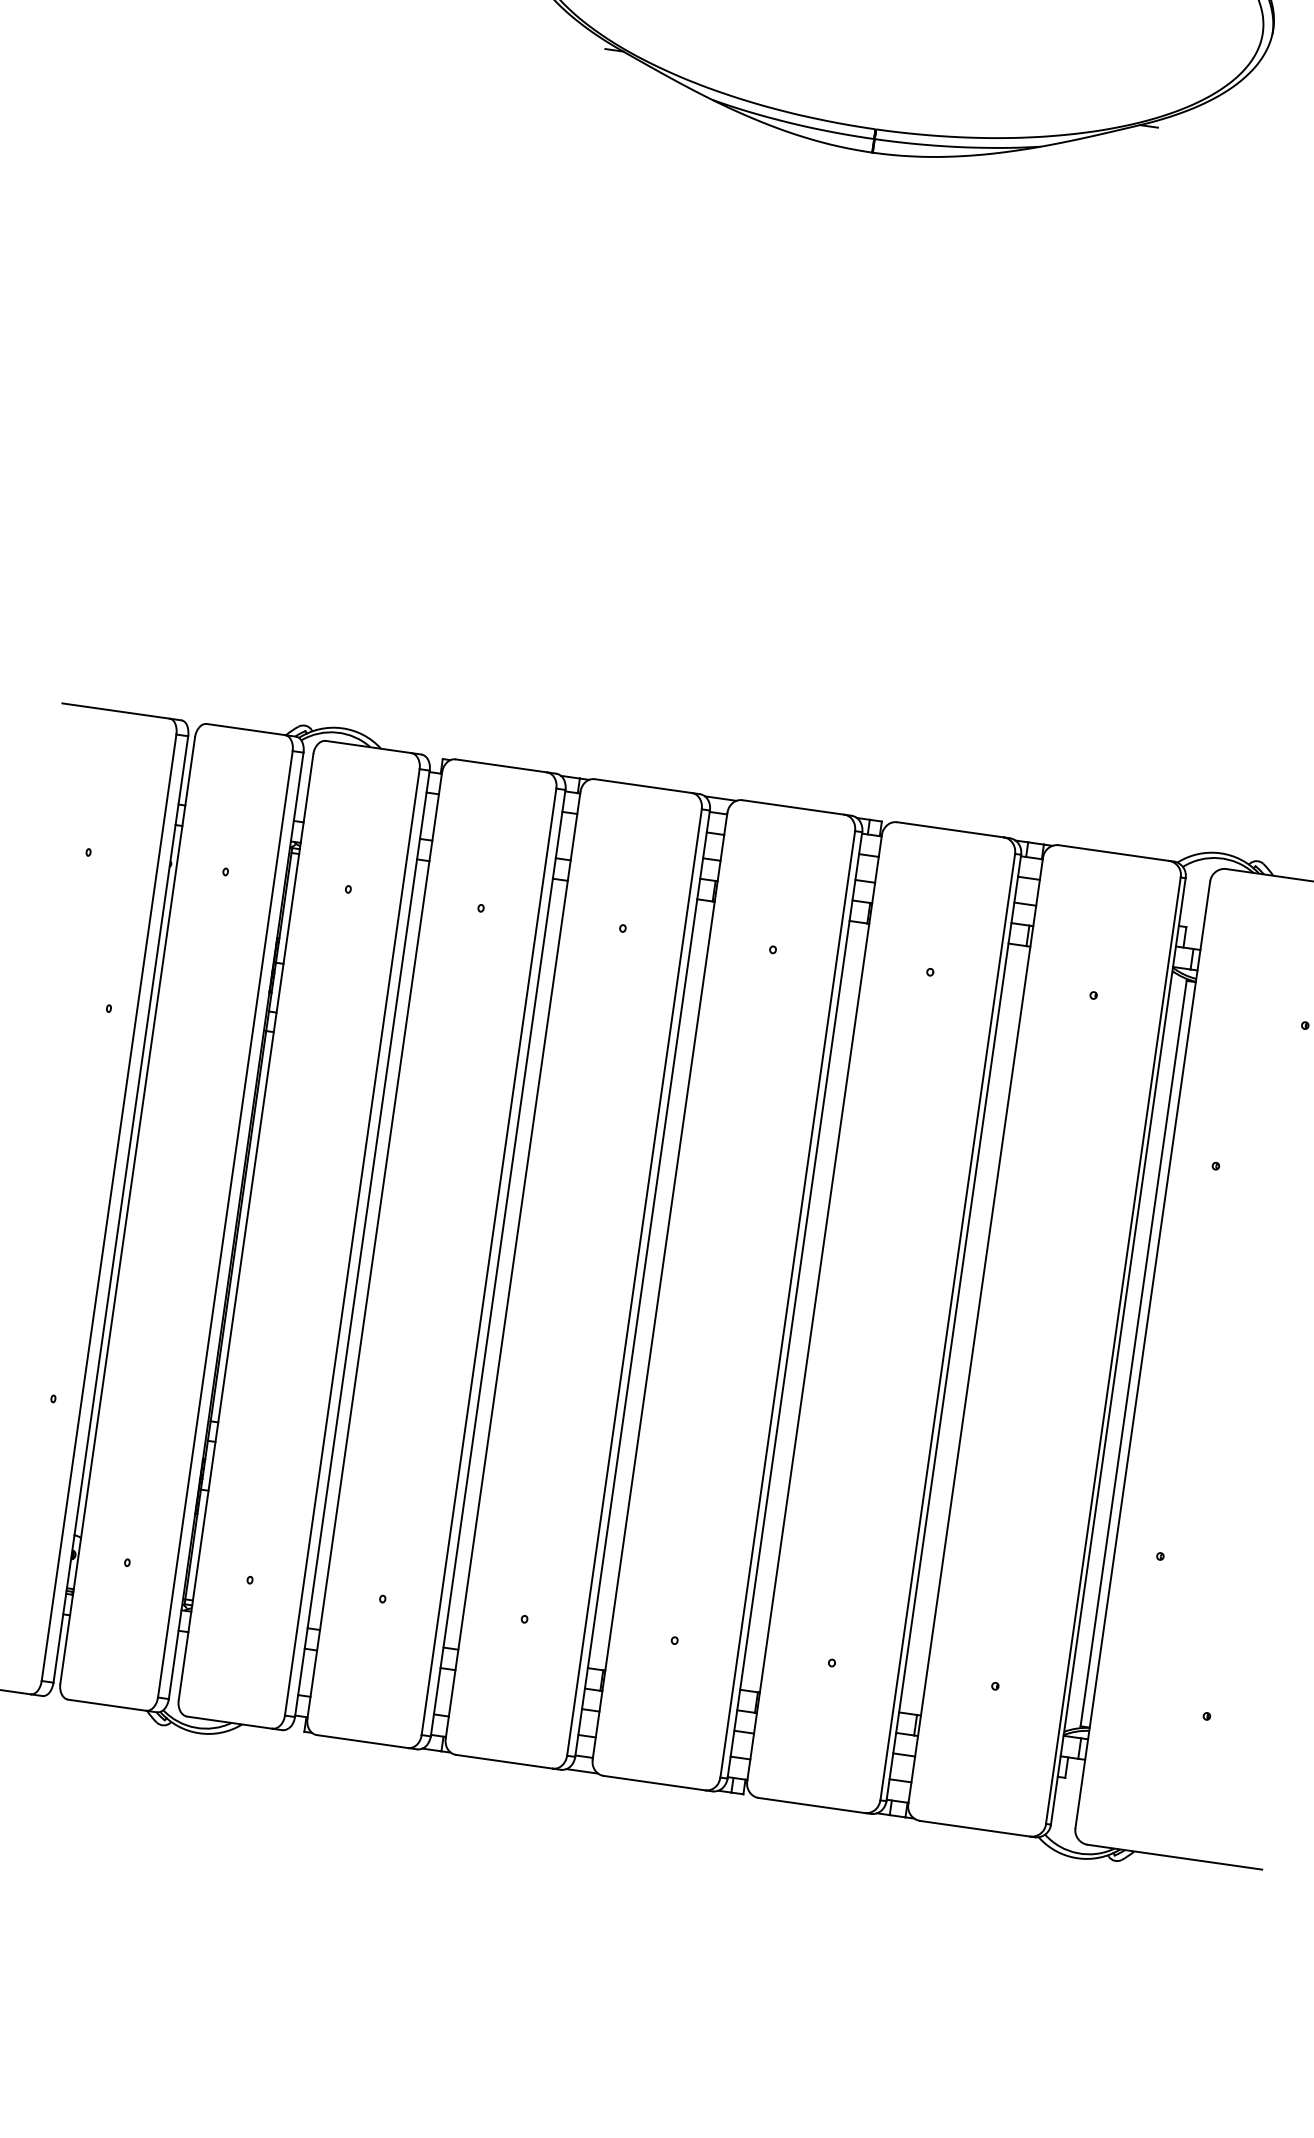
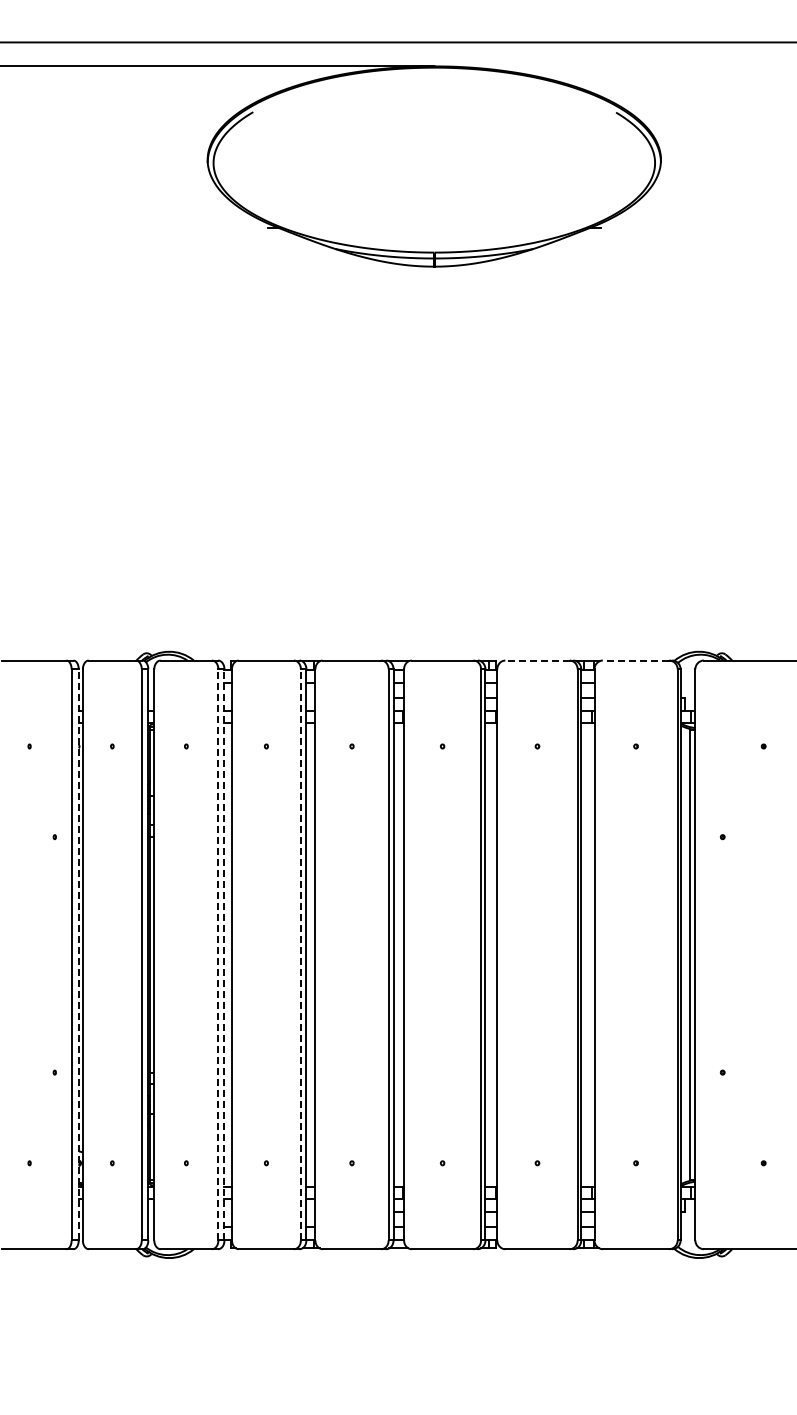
line: (948, 829) -> (536, 660), solid -> dashed
line: (1113, 852) -> (635, 660), solid -> dashed
line: (120, 1208) -> (78, 954), solid -> dashed
line: (352, 1241) -> (218, 954), solid -> dashed
line: (362, 1243) -> (224, 954), solid -> dashed
line: (488, 1261) -> (300, 954), solid -> dashed

